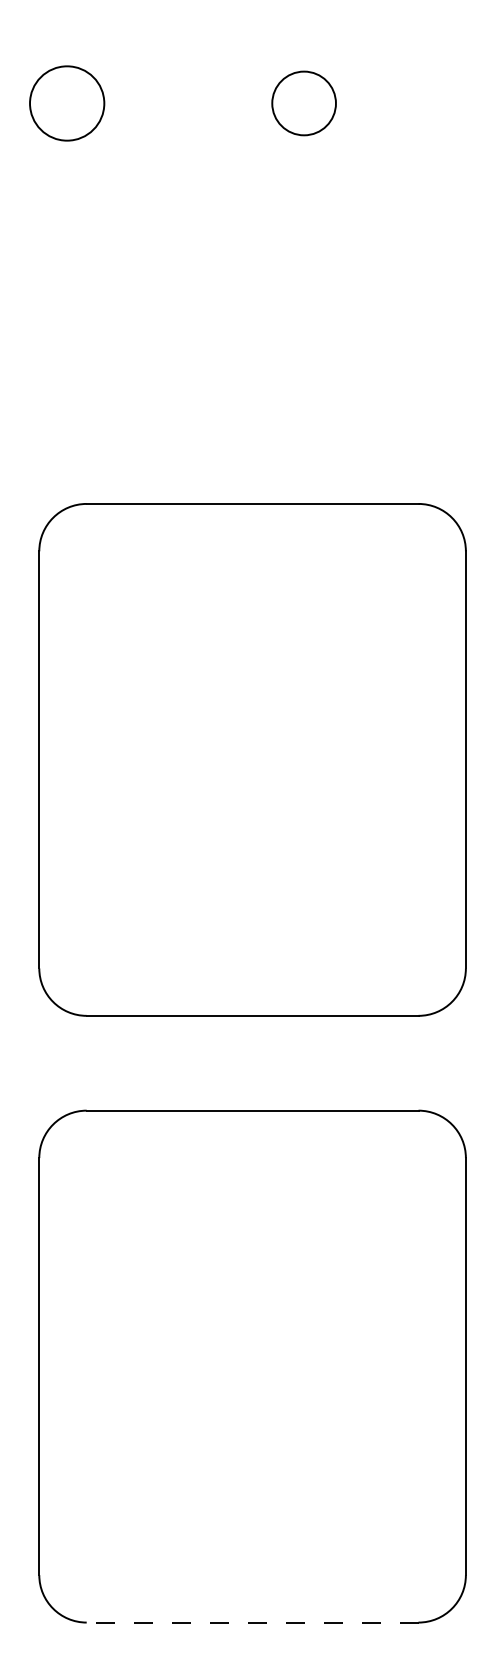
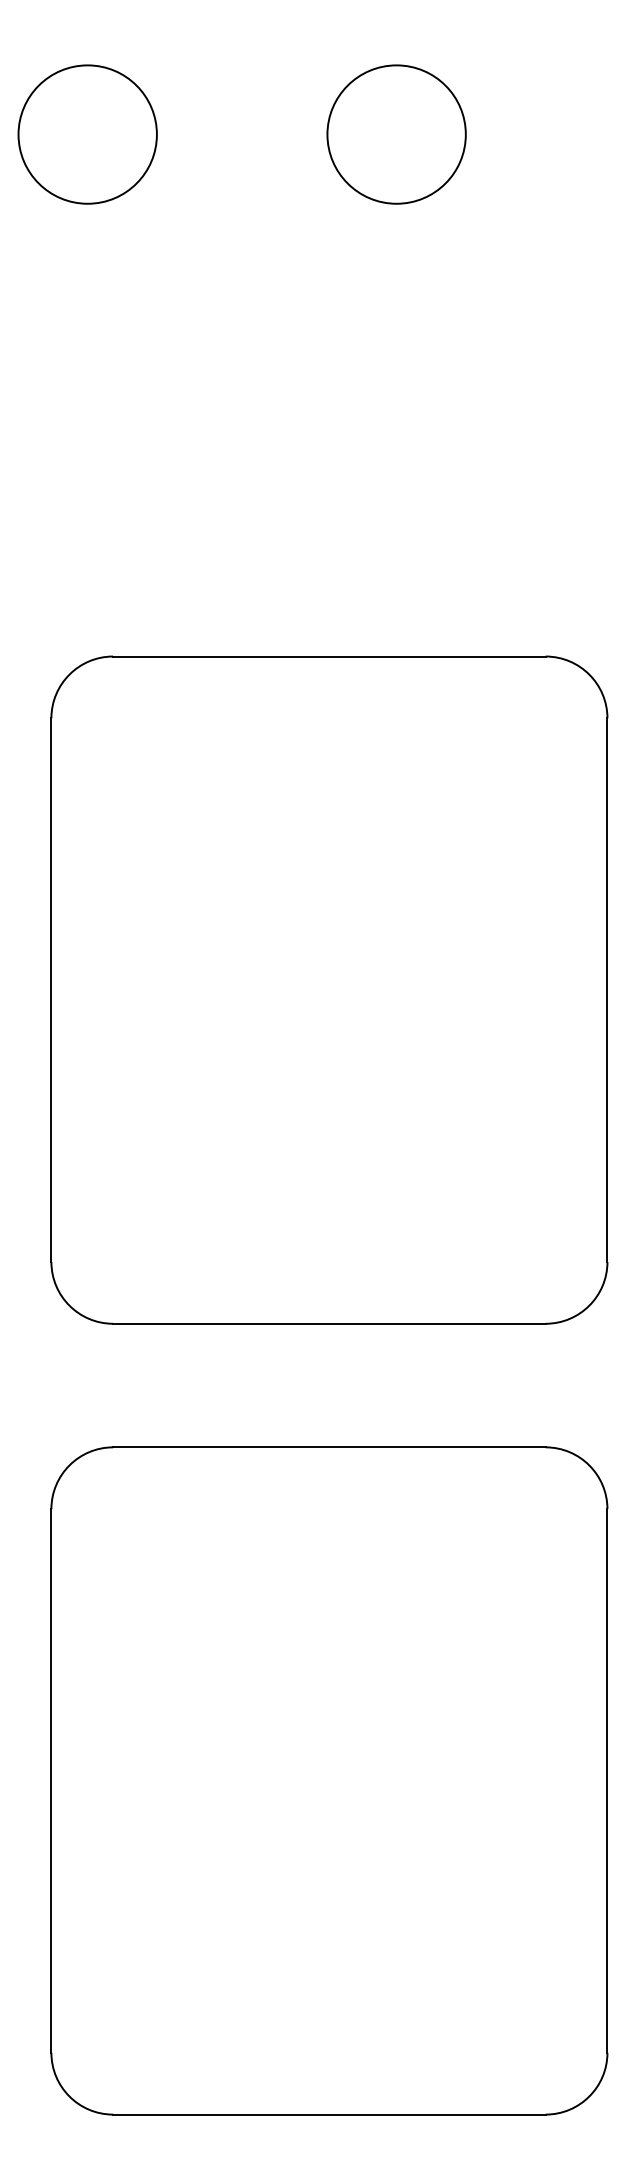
circle: (66, 103) -> (87, 134), size x1.43
circle: (304, 103) -> (396, 134), size x1.67
line: (251, 1622) -> (328, 2114), dashed -> solid

